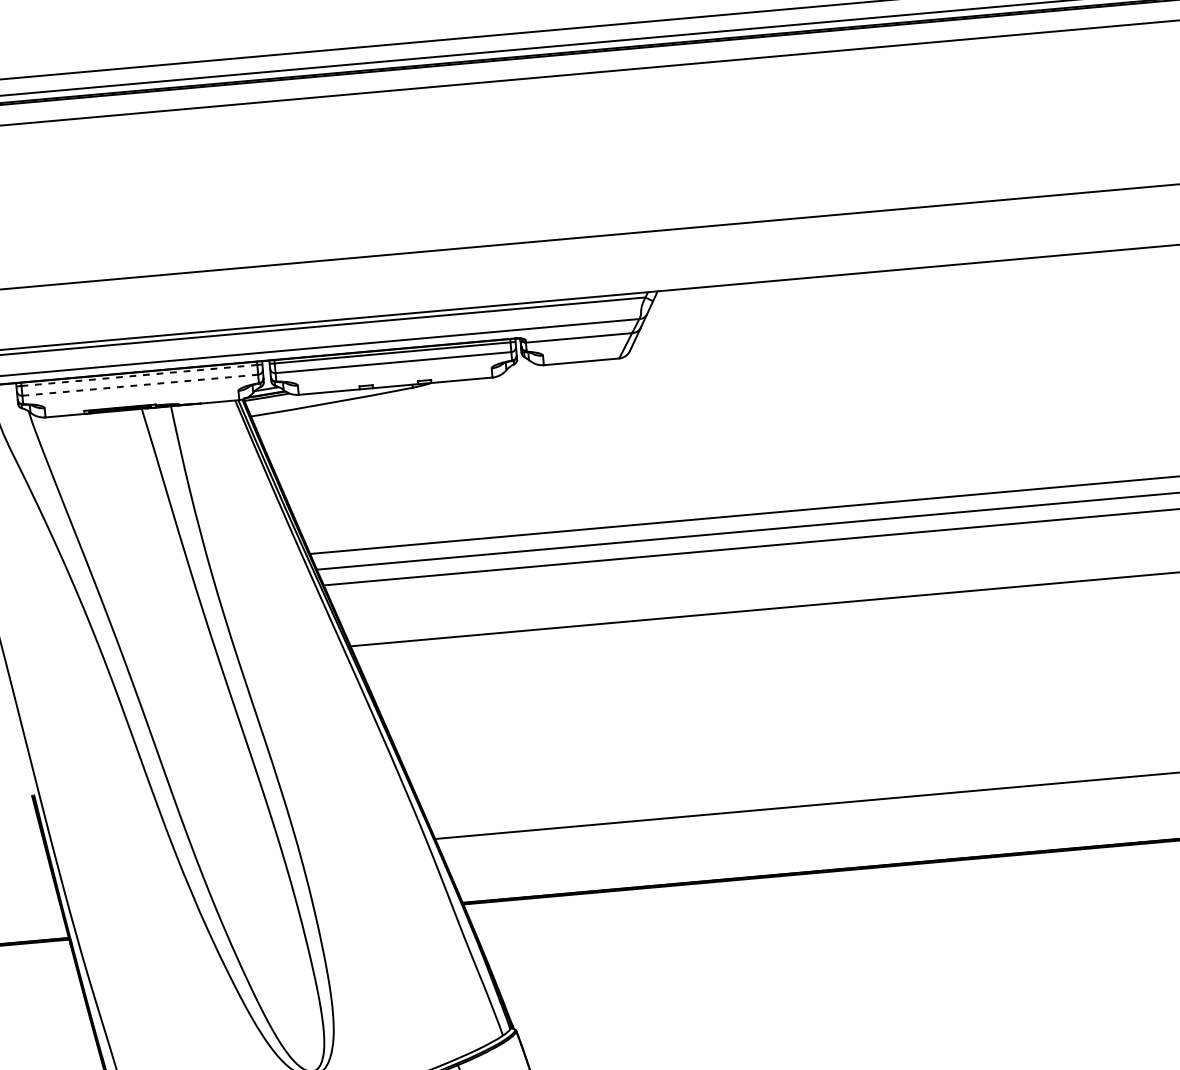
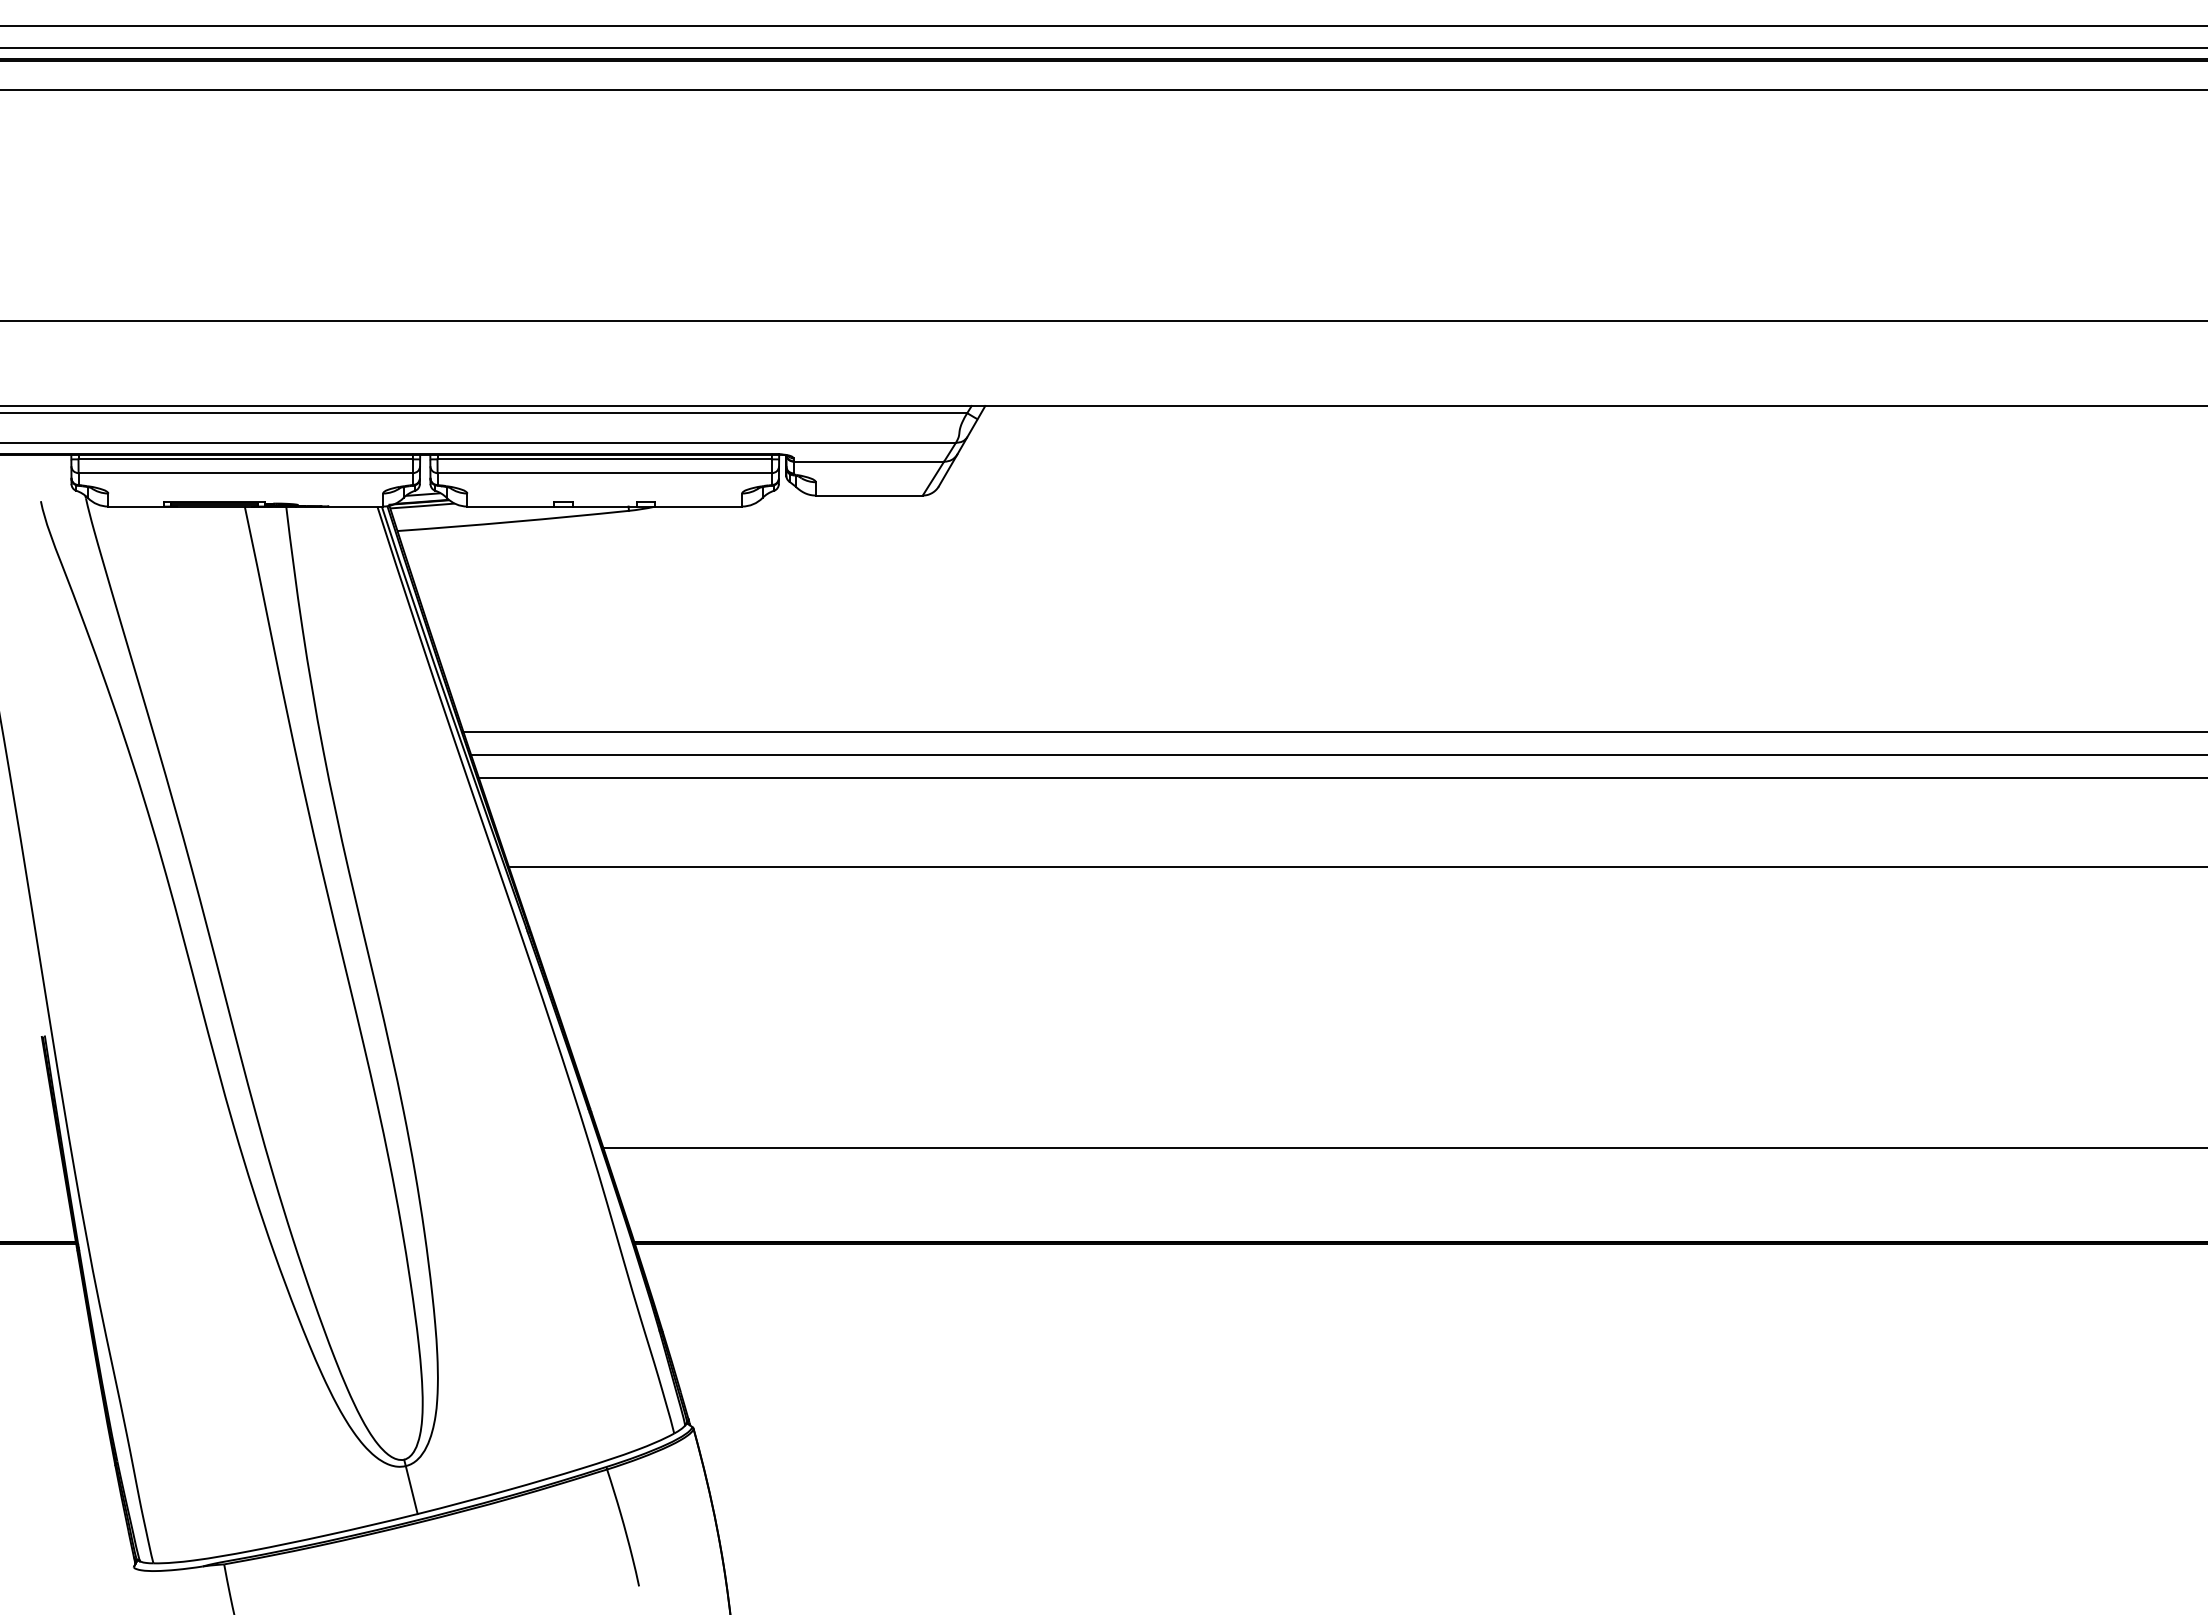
line: (139, 375) -> (246, 459), dashed -> solid
line: (140, 385) -> (246, 473), dashed -> solid

